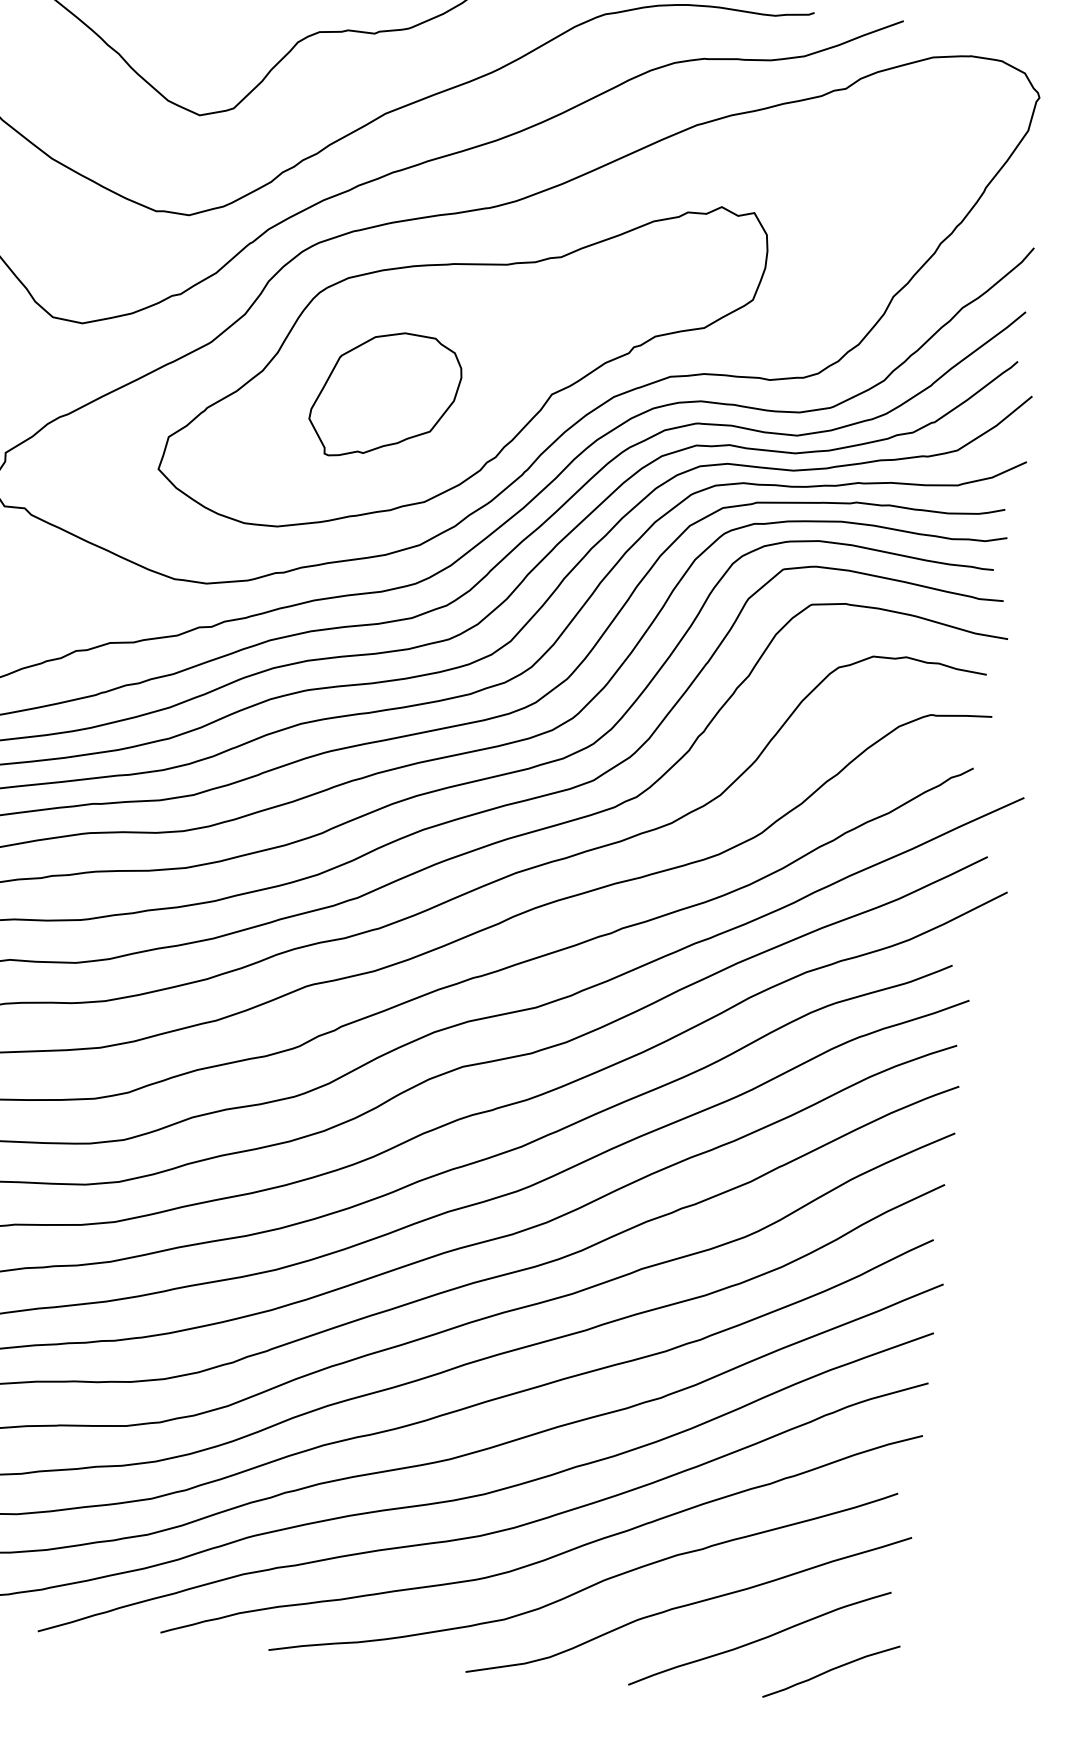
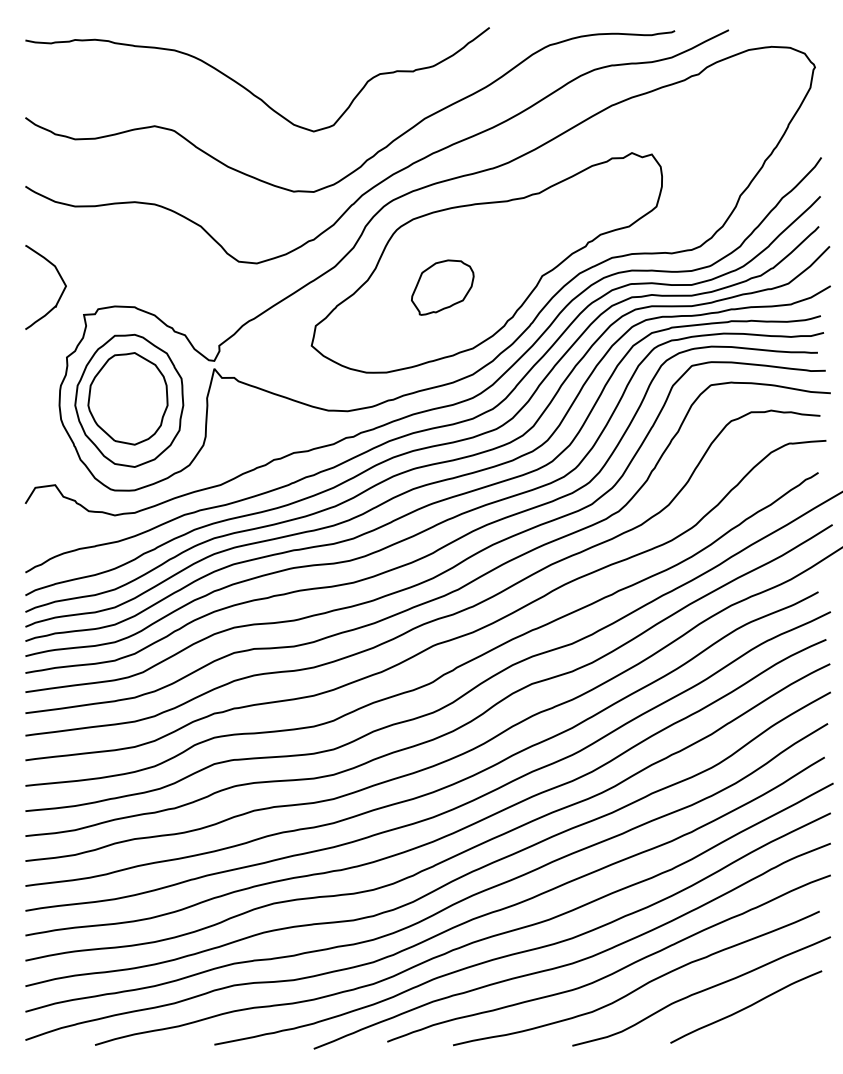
part: (384, 395) -> (442, 287), size x0.7
curve: (830, 1671) -> (790, 1022), removed

